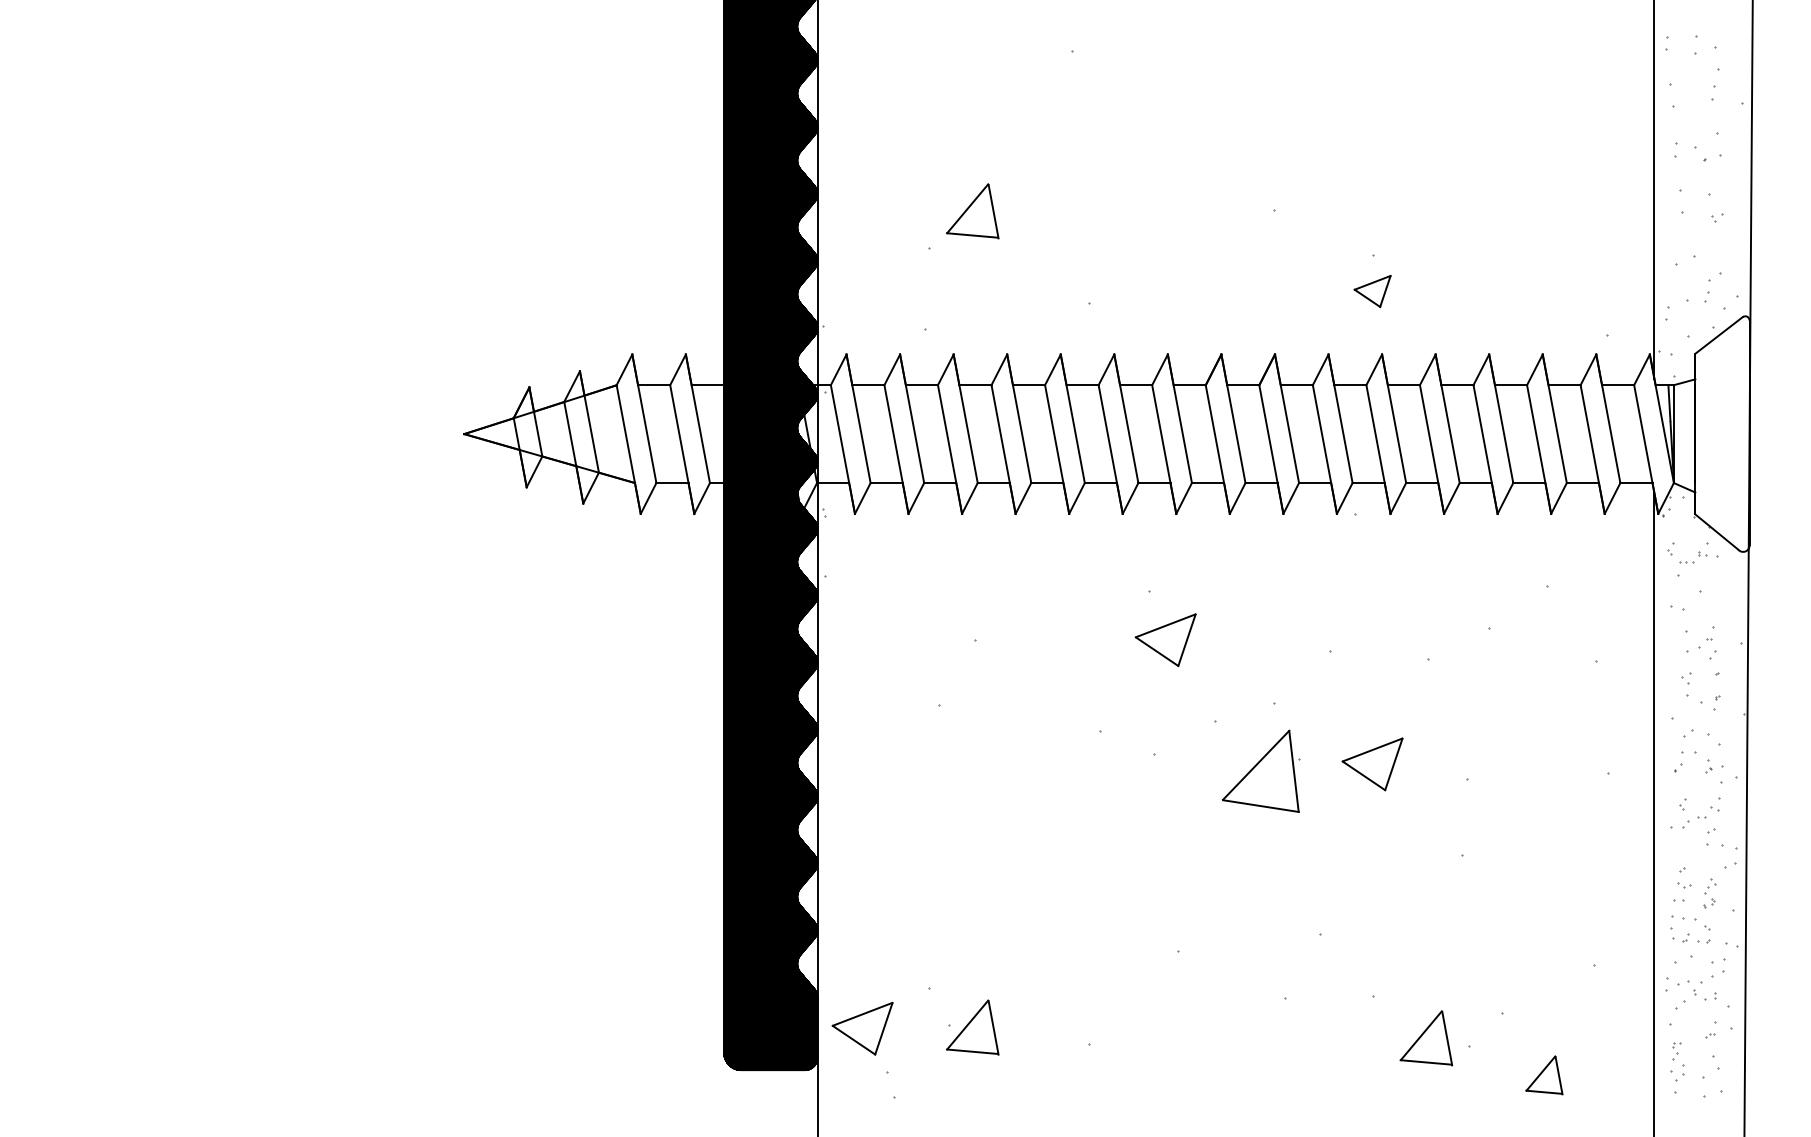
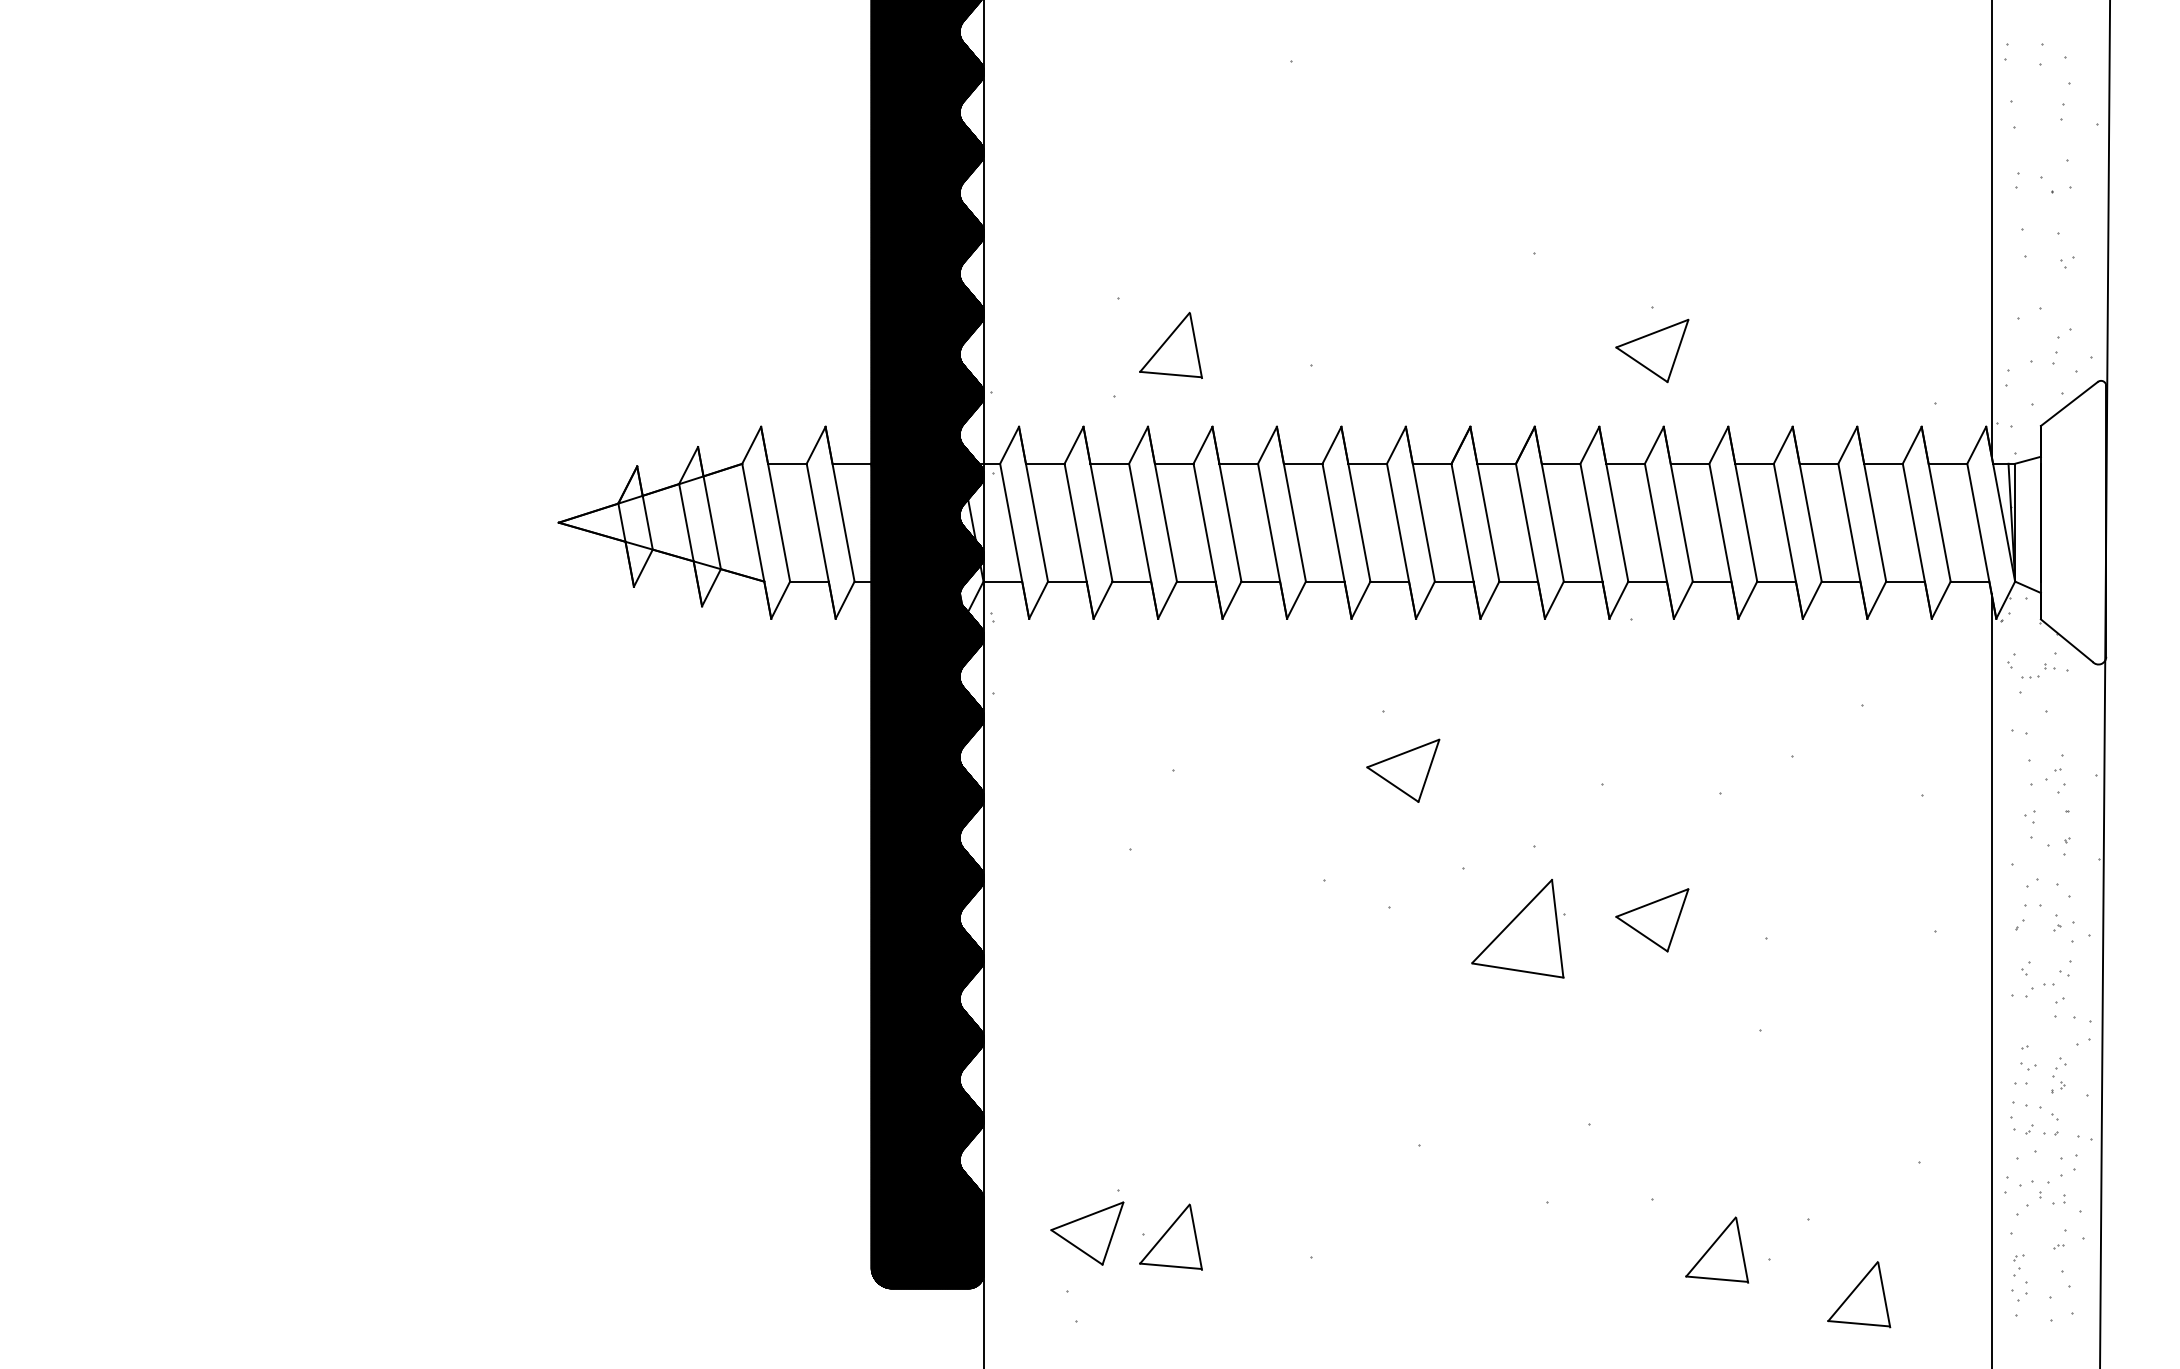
part: (972, 210) -> (1170, 344), moved
part: (1372, 291) -> (1652, 350), size x1.67
part: (862, 1028) -> (1087, 1233), moved
part: (1544, 1075) -> (1859, 1294), size x1.43

